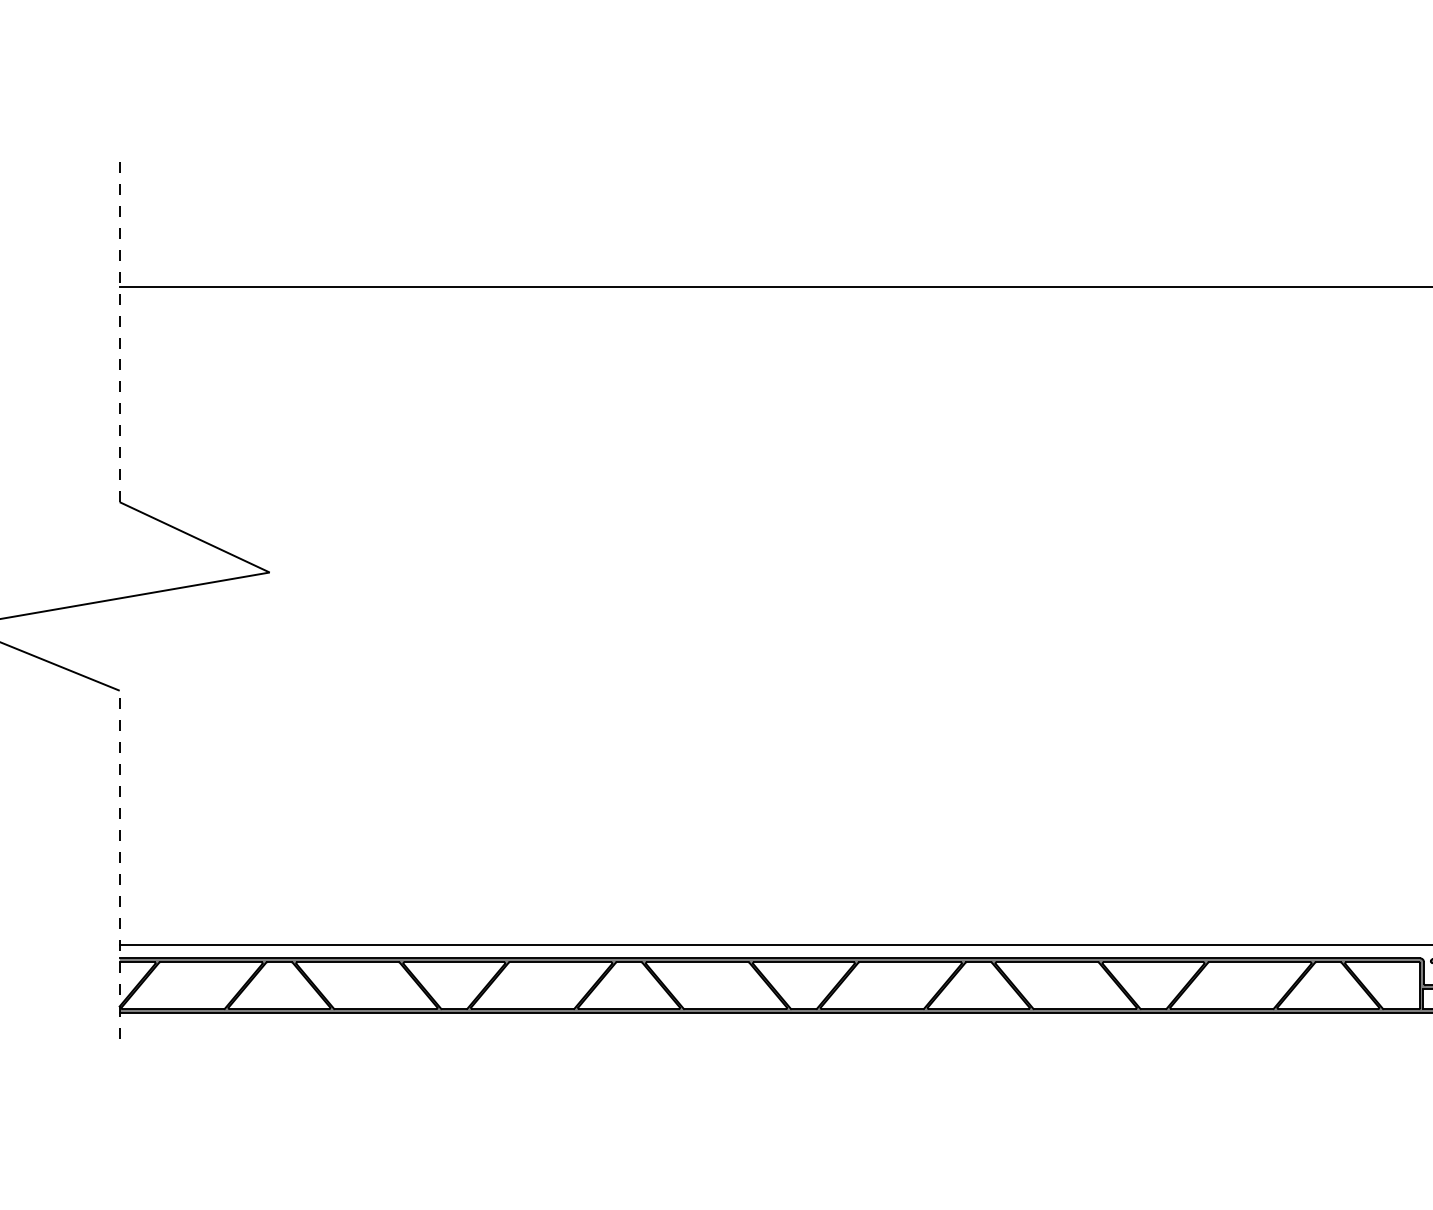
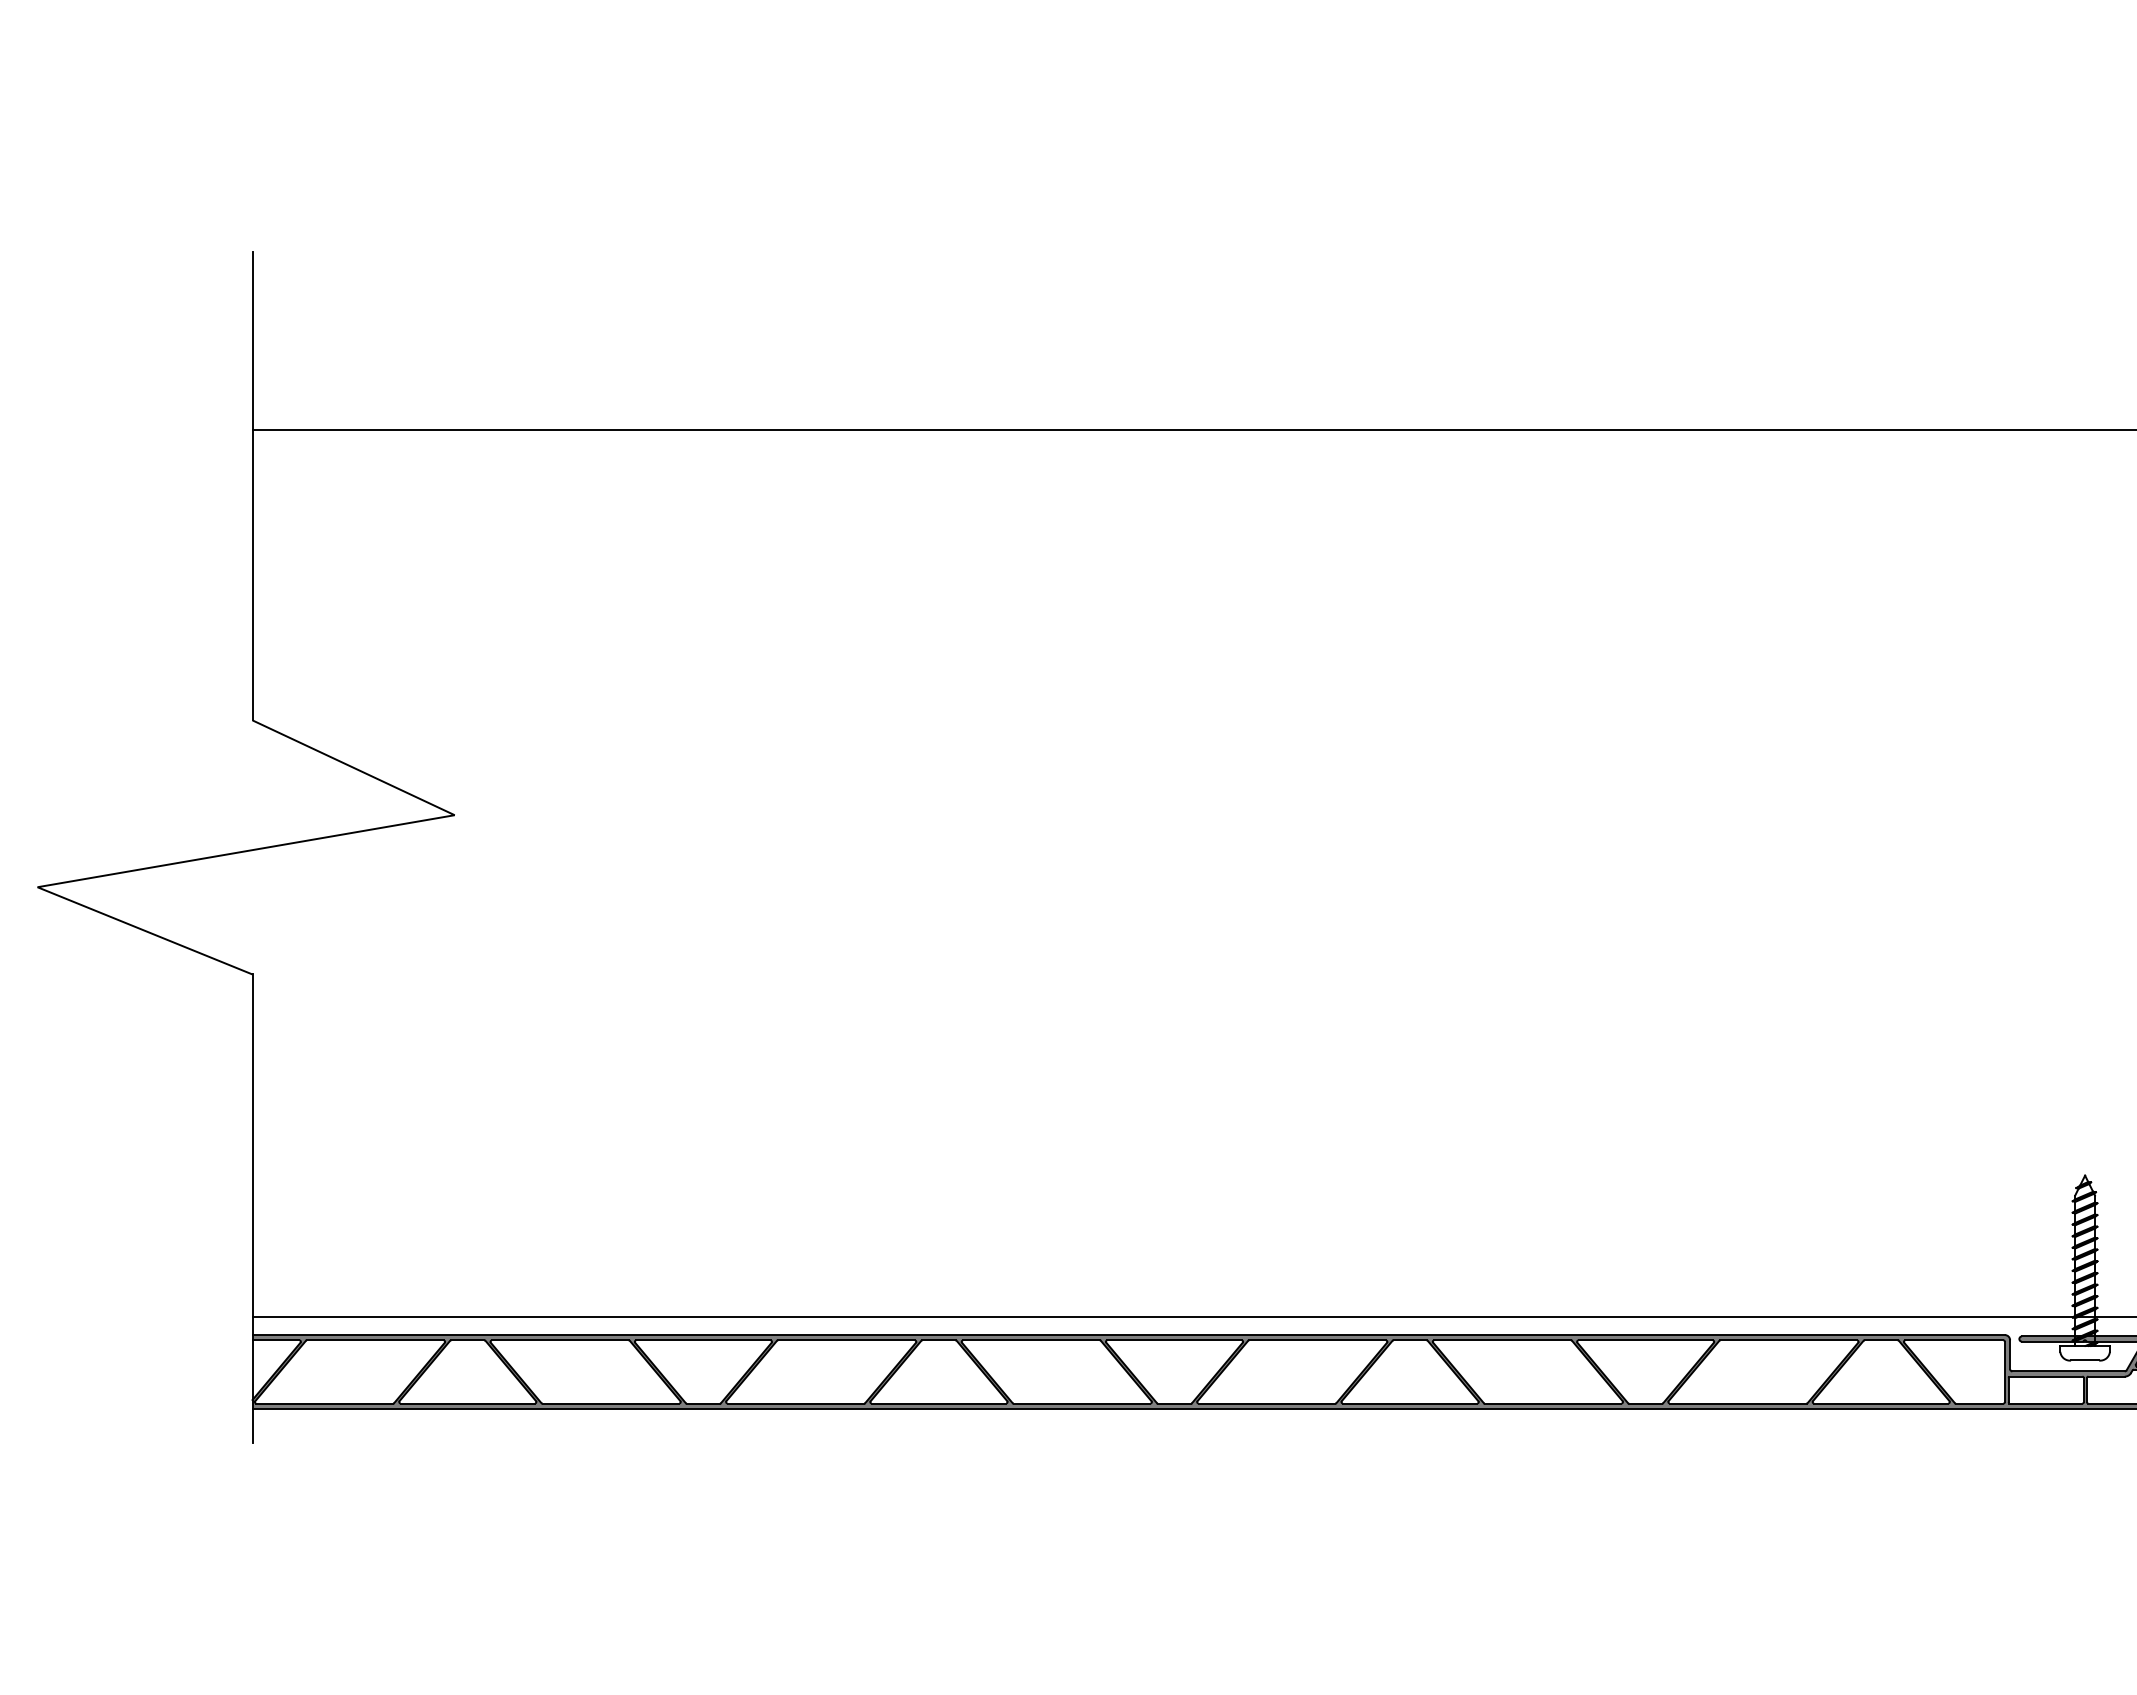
line: (119, 327) -> (252, 485), dashed -> solid
line: (119, 864) -> (252, 1208), dashed -> solid

